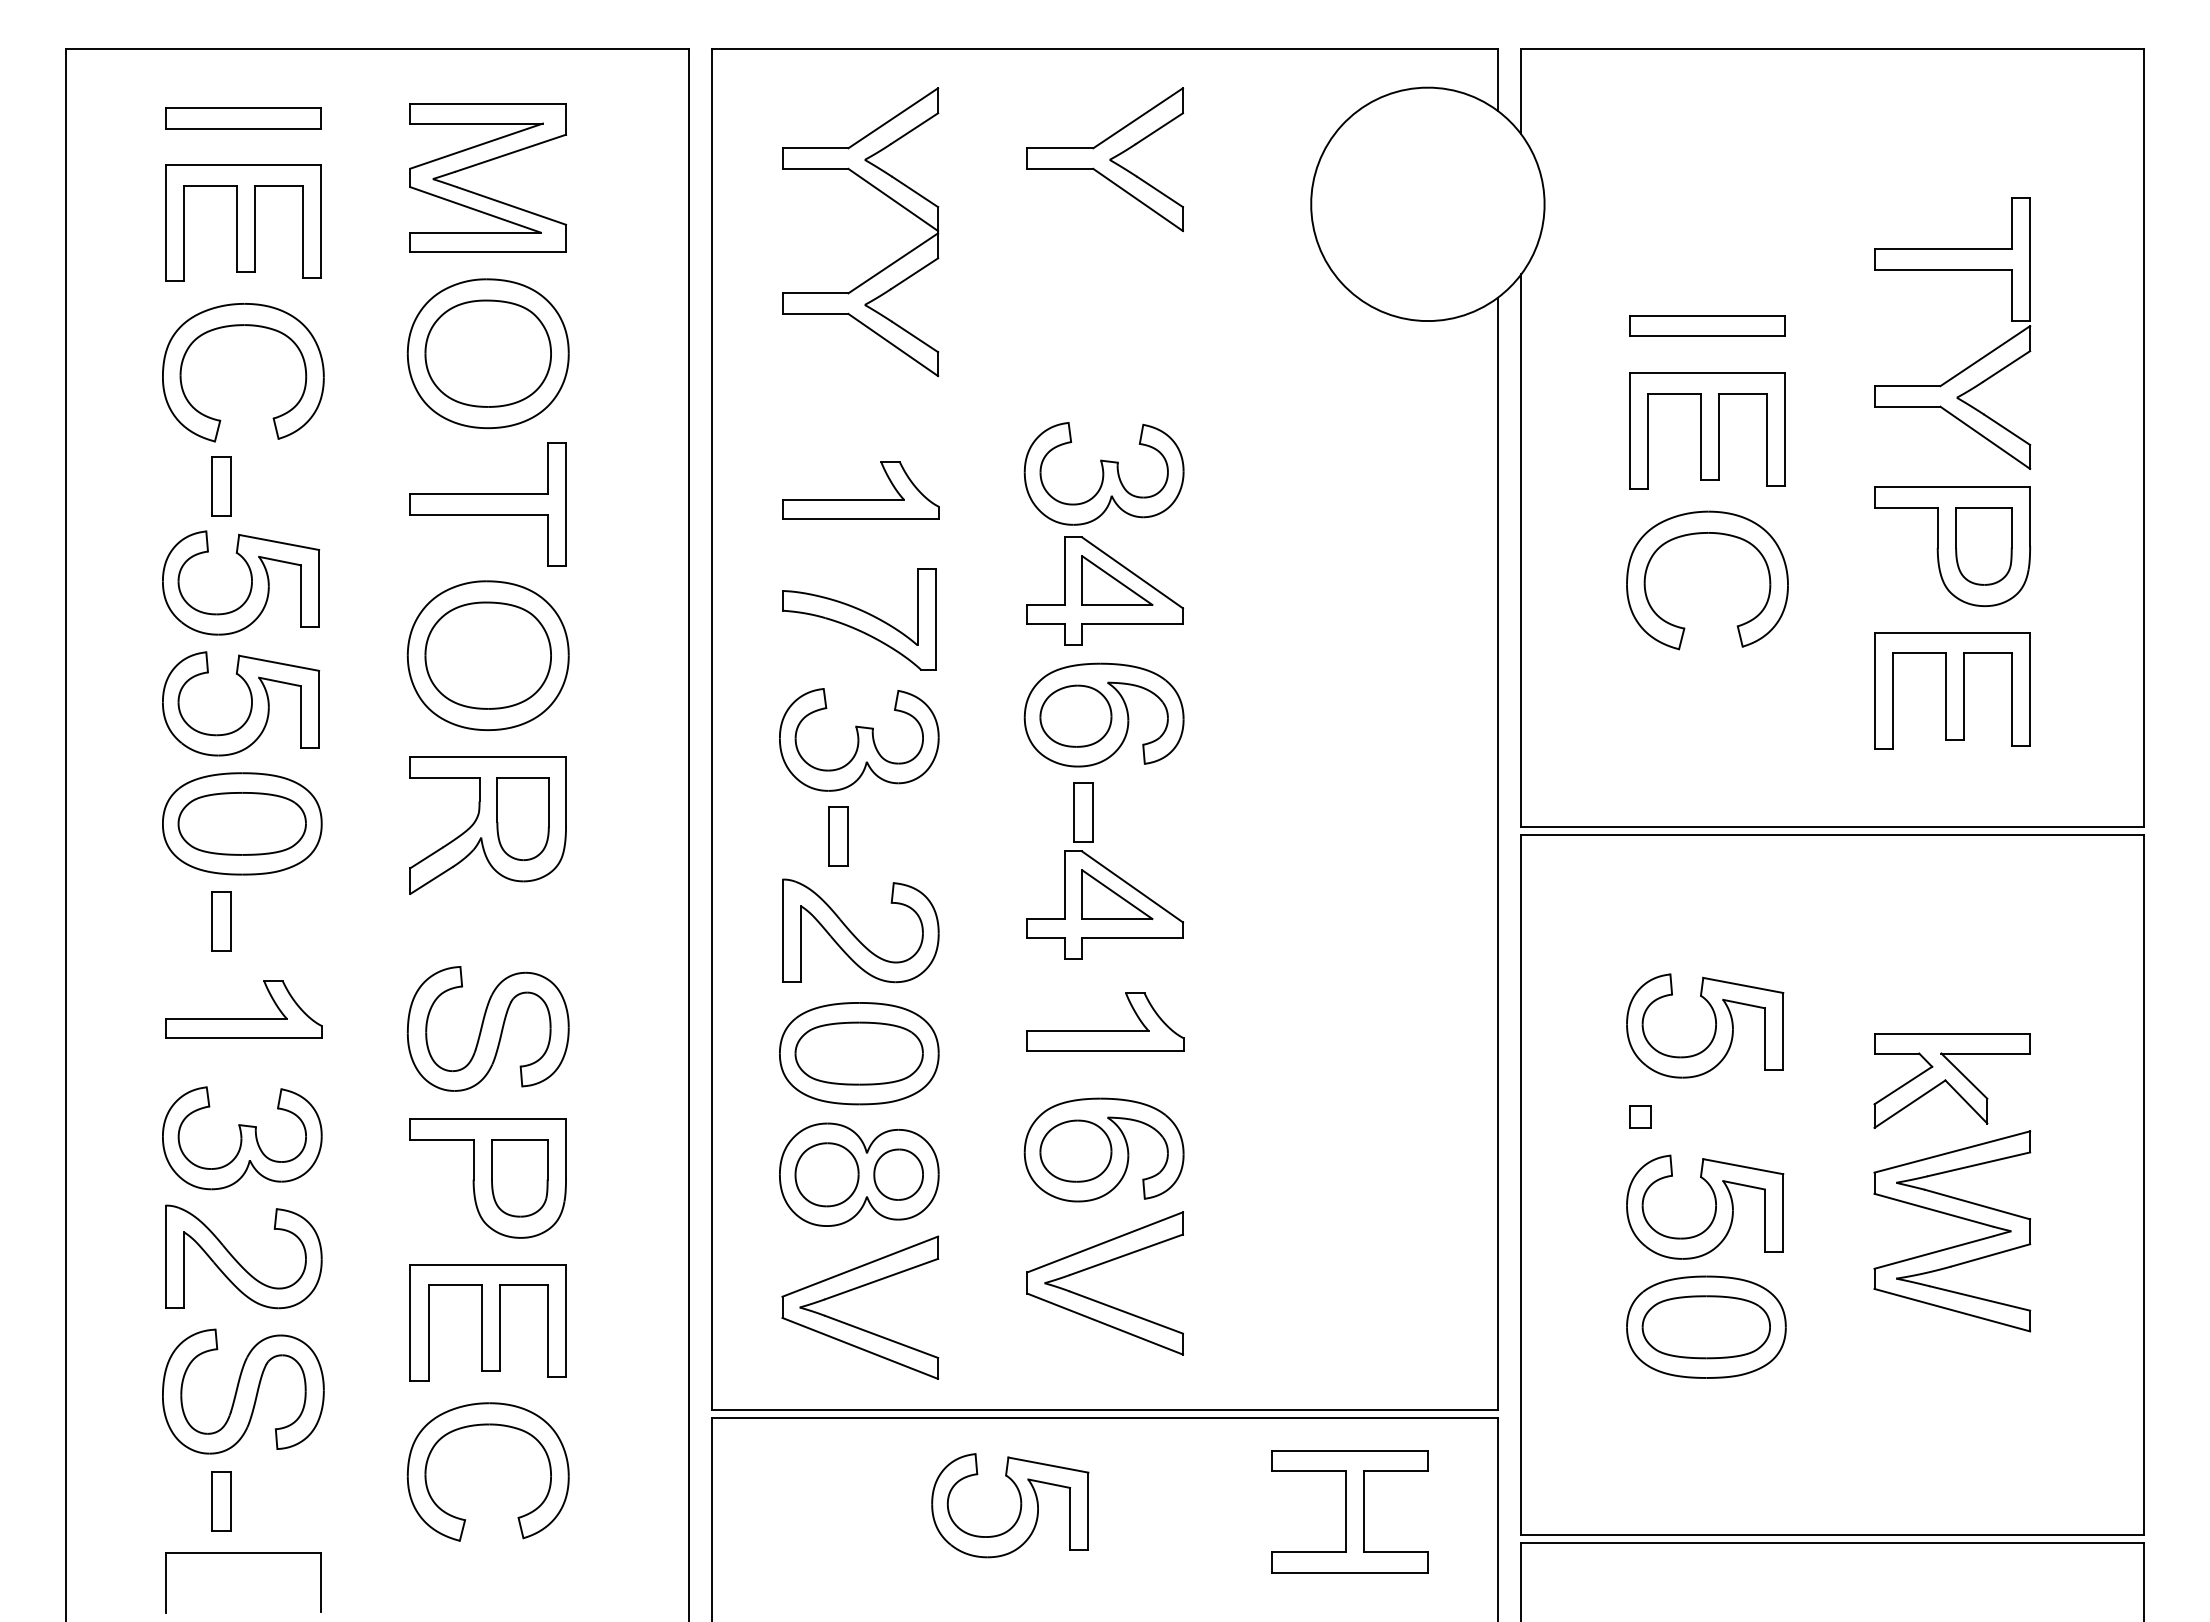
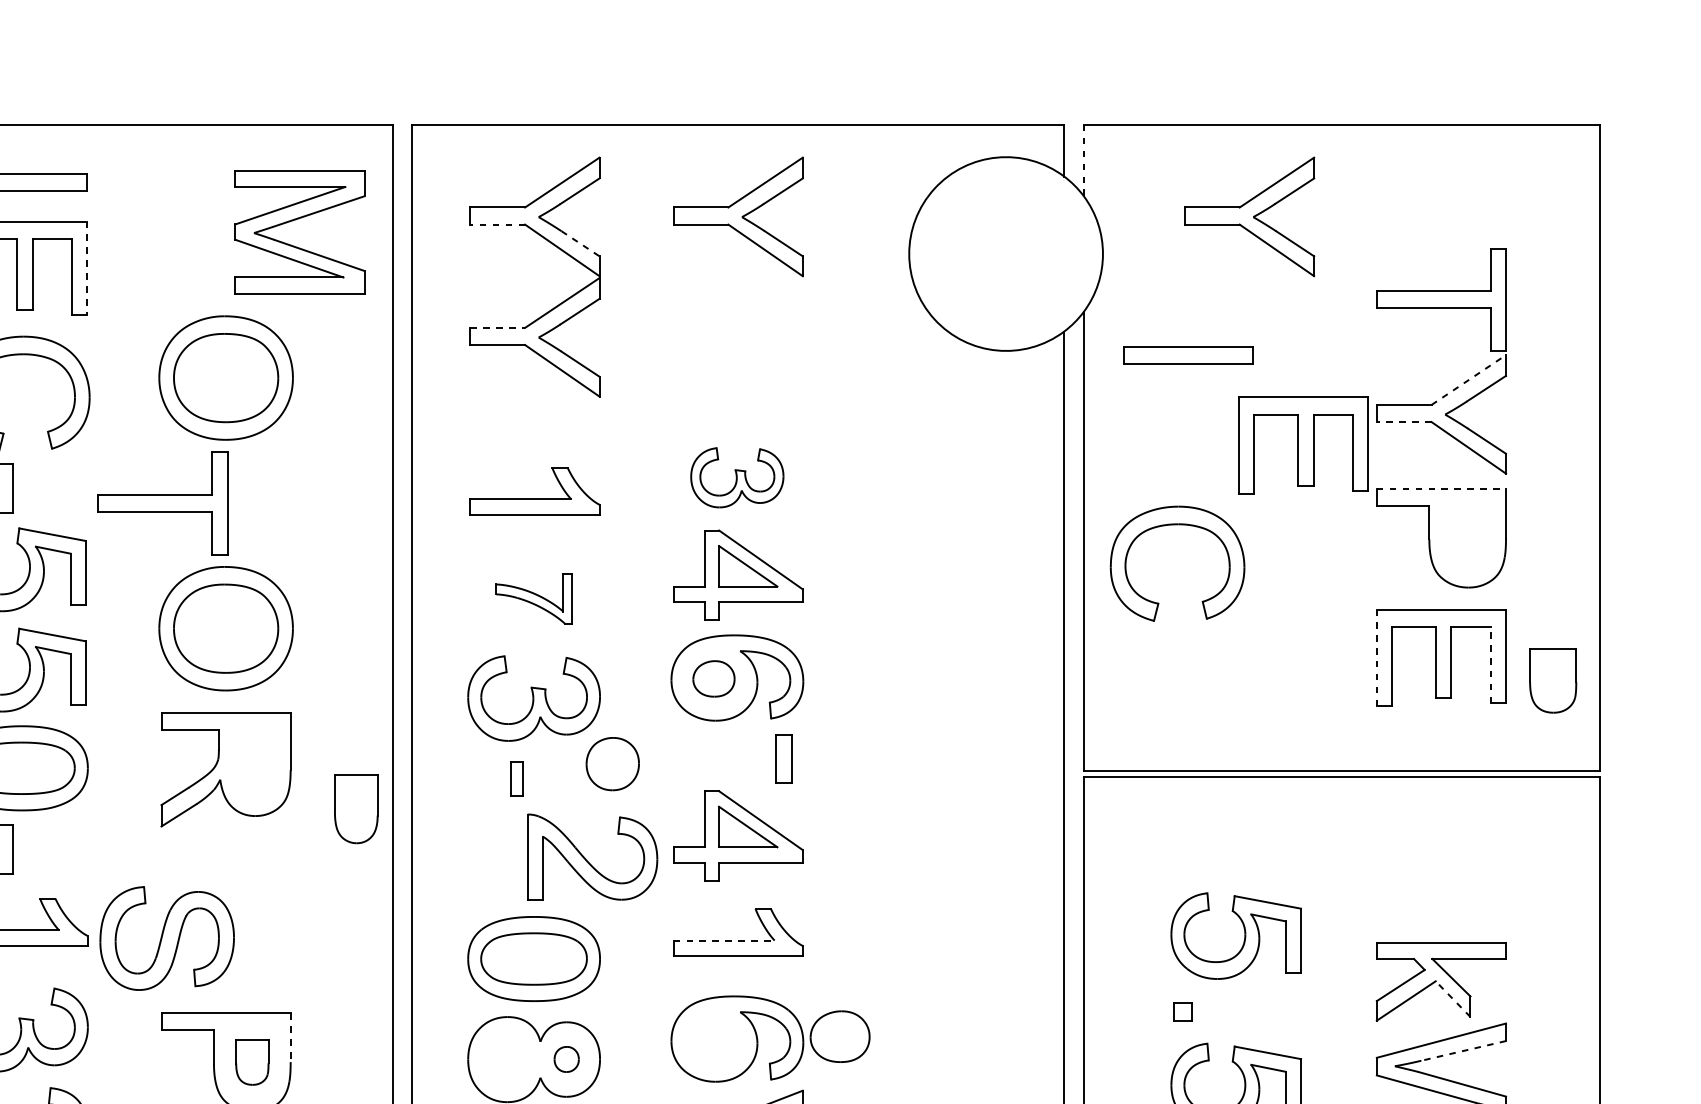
line: (1521, 91) -> (1083, 160), solid -> dashed
part: (1721, 159) -> (1249, 216), added
part: (483, 163) -> (296, 220), moved
line: (815, 168) -> (497, 224), solid -> dashed
line: (915, 192) -> (580, 244), solid -> dashed
line: (321, 222) -> (87, 269), solid -> dashed
line: (815, 293) -> (497, 328), solid -> dashed
part: (1707, 325) -> (1188, 354), moved
line: (1985, 356) -> (1468, 380), solid -> dashed
line: (1907, 406) -> (1404, 421), solid -> dashed
part: (1707, 430) -> (1303, 445), moved
part: (1103, 473) -> (736, 477), size x0.7
line: (1952, 487) -> (1441, 489), solid -> dashed
part: (487, 504) -> (162, 503), moved
part: (1700, 534) -> (1171, 525), moved
part: (1983, 546) -> (1552, 680), moved
part: (859, 619) -> (534, 598), size x0.6
line: (1874, 690) -> (1376, 657), solid -> dashed
line: (2011, 698) -> (1490, 664), solid -> dashed
part: (1075, 715) -> (713, 678), size x0.7
part: (1083, 812) -> (784, 758), moved
part: (522, 818) -> (355, 808), moved
part: (838, 836) -> (516, 778), size x0.7
part: (855, 935) -> (588, 860), moved
part: (487, 1028) -> (166, 938), moved
line: (1088, 1031) -> (724, 940), solid -> dashed
line: (1966, 1101) -> (1453, 998), solid -> dashed
line: (566, 1148) -> (291, 1037), solid -> dashed
part: (1075, 1150) -> (839, 1036), moved
line: (1978, 1164) -> (1463, 1051), solid -> dashed
part: (826, 1174) -> (612, 763), moved
part: (898, 1174) -> (566, 1059), size x0.6
part: (519, 1178) -> (252, 1062), size x0.7

